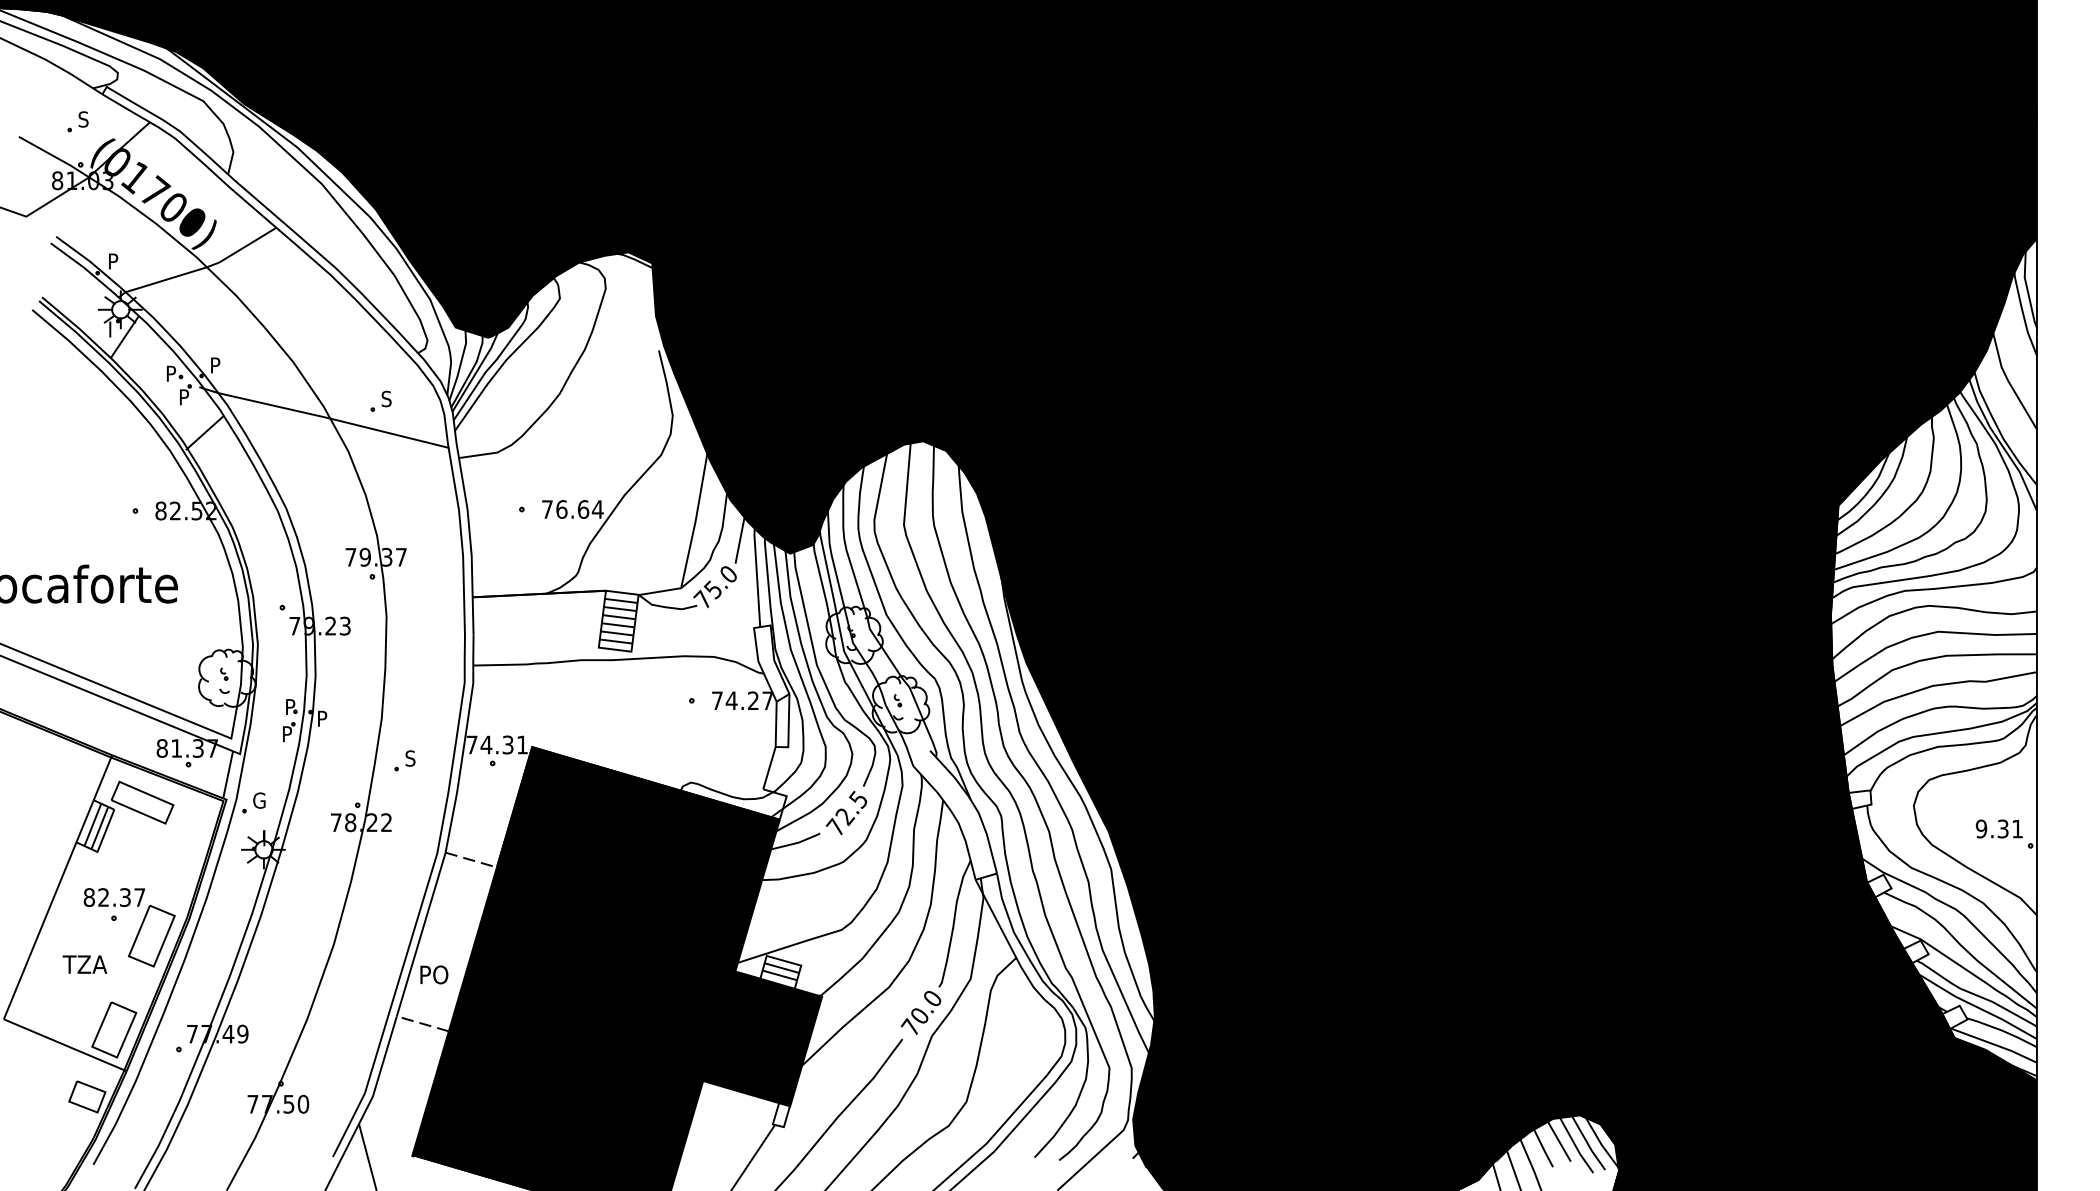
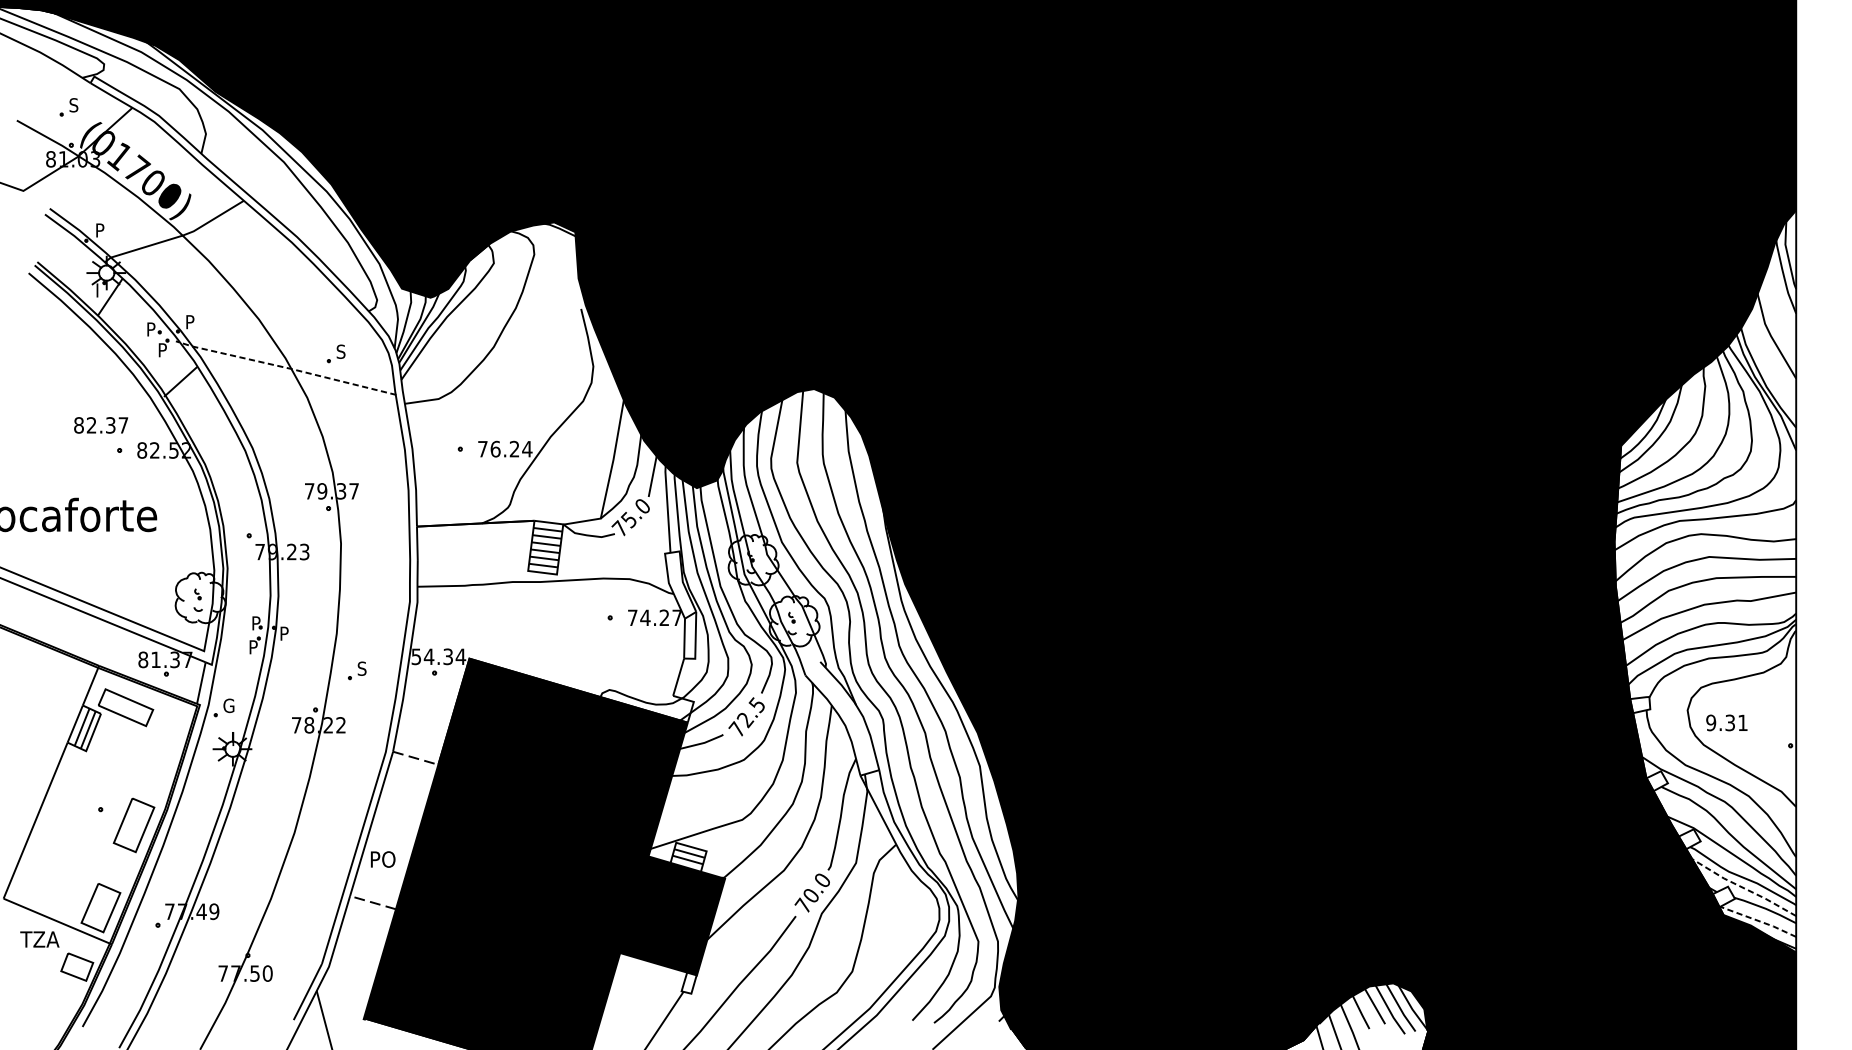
line: (323, 417) -> (285, 368), solid -> dashed
text: (583, 509) -> (514, 449), 76.64 -> 76.24
text: (497, 744) -> (438, 656), 74.31 -> 54.34
text: (1998, 828) -> (1726, 722), moved
text: (113, 897) -> (100, 425), moved
text: (84, 964) -> (39, 939), moved
line: (1977, 1007) -> (1743, 888), solid -> dashed
line: (1994, 1044) -> (1758, 920), solid -> dashed

